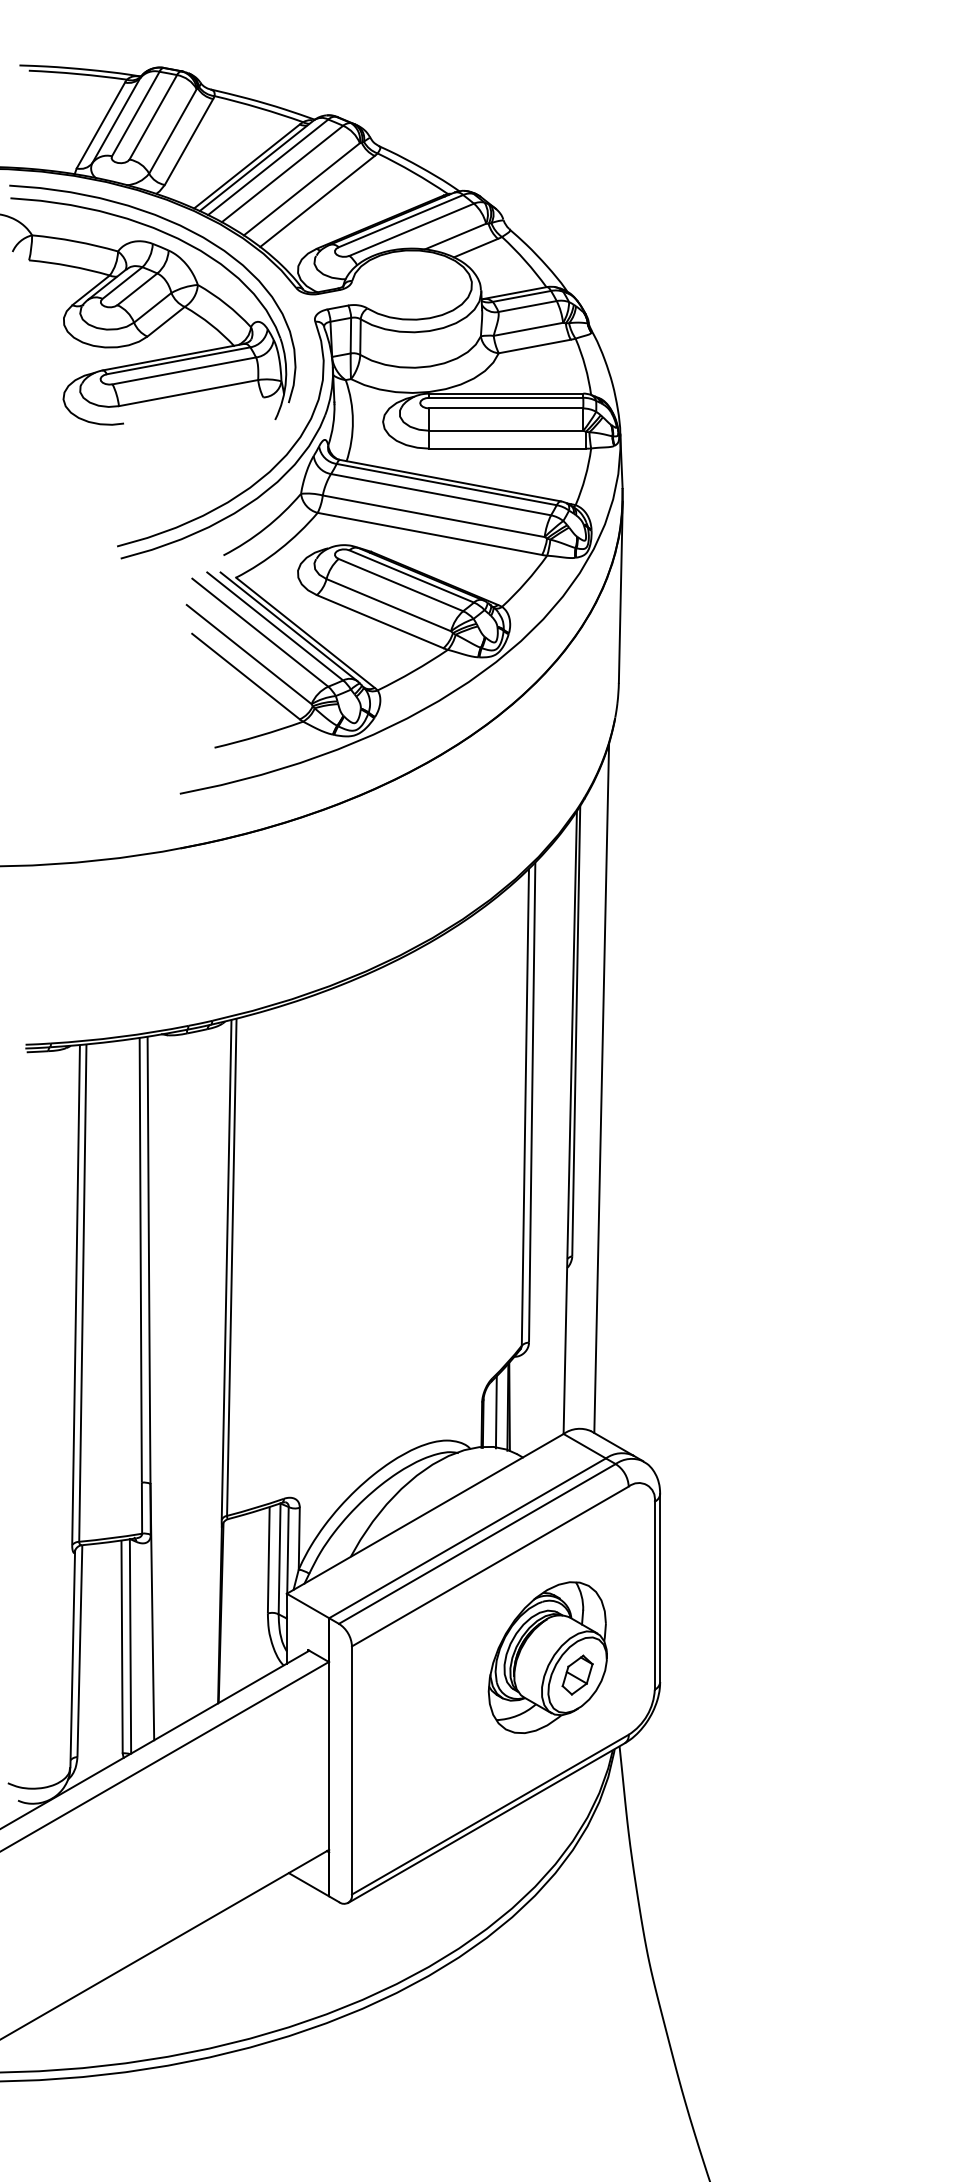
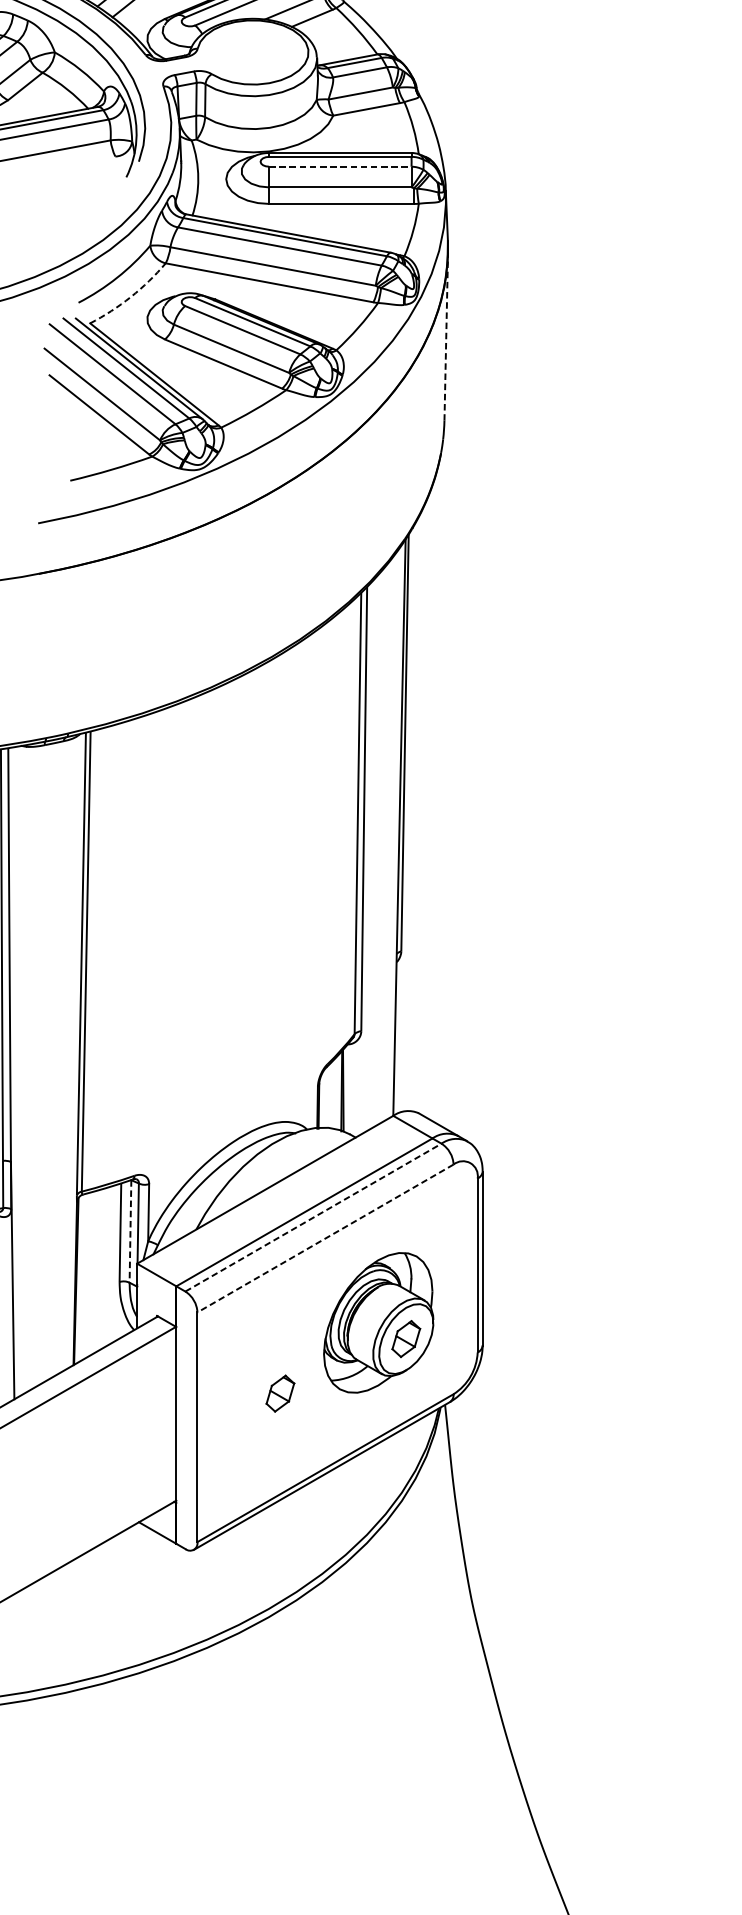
line: (506, 408) -> (340, 166), solid -> dashed
arc: (280, 549) -> (131, 297), solid -> dashed
line: (620, 592) -> (445, 337), solid -> dashed
line: (601, 1087) -> (428, 795), removed
line: (495, 1412) -> (330, 1095), removed
line: (477, 1543) -> (313, 1217), solid -> dashed
line: (279, 1559) -> (130, 1232), solid -> dashed
line: (490, 1566) -> (325, 1238), solid -> dashed
part: (441, 1733) -> (280, 1393), added

